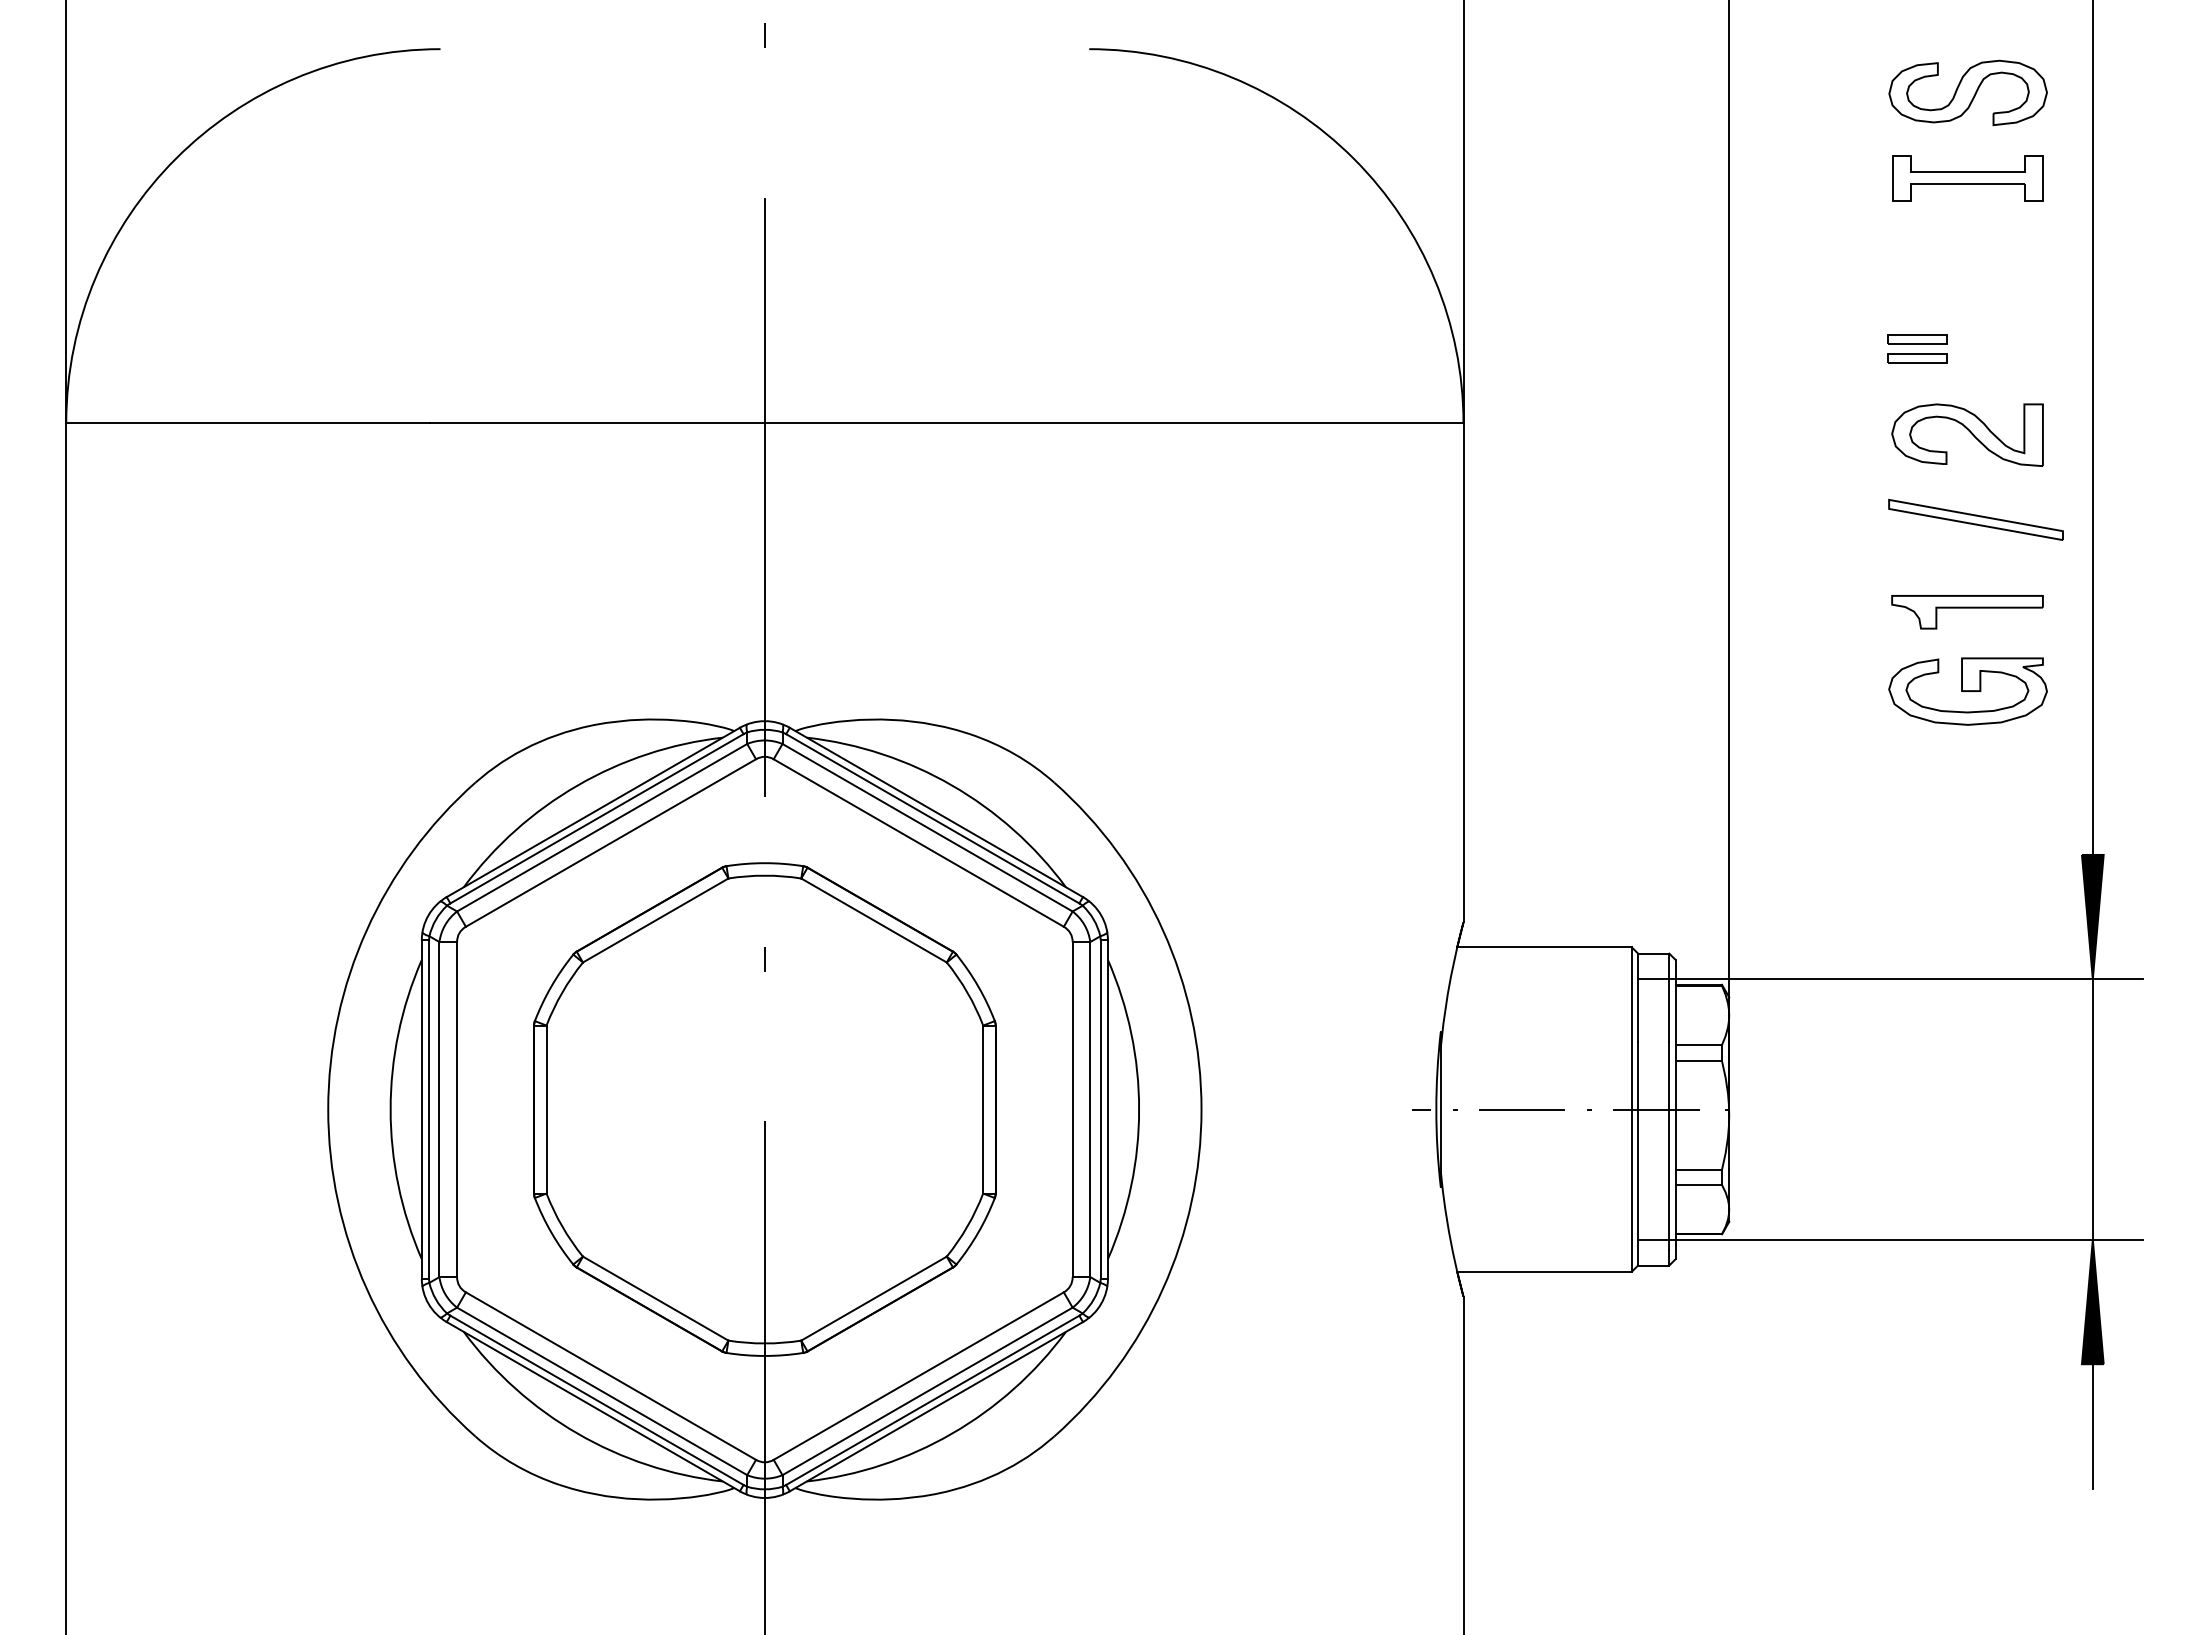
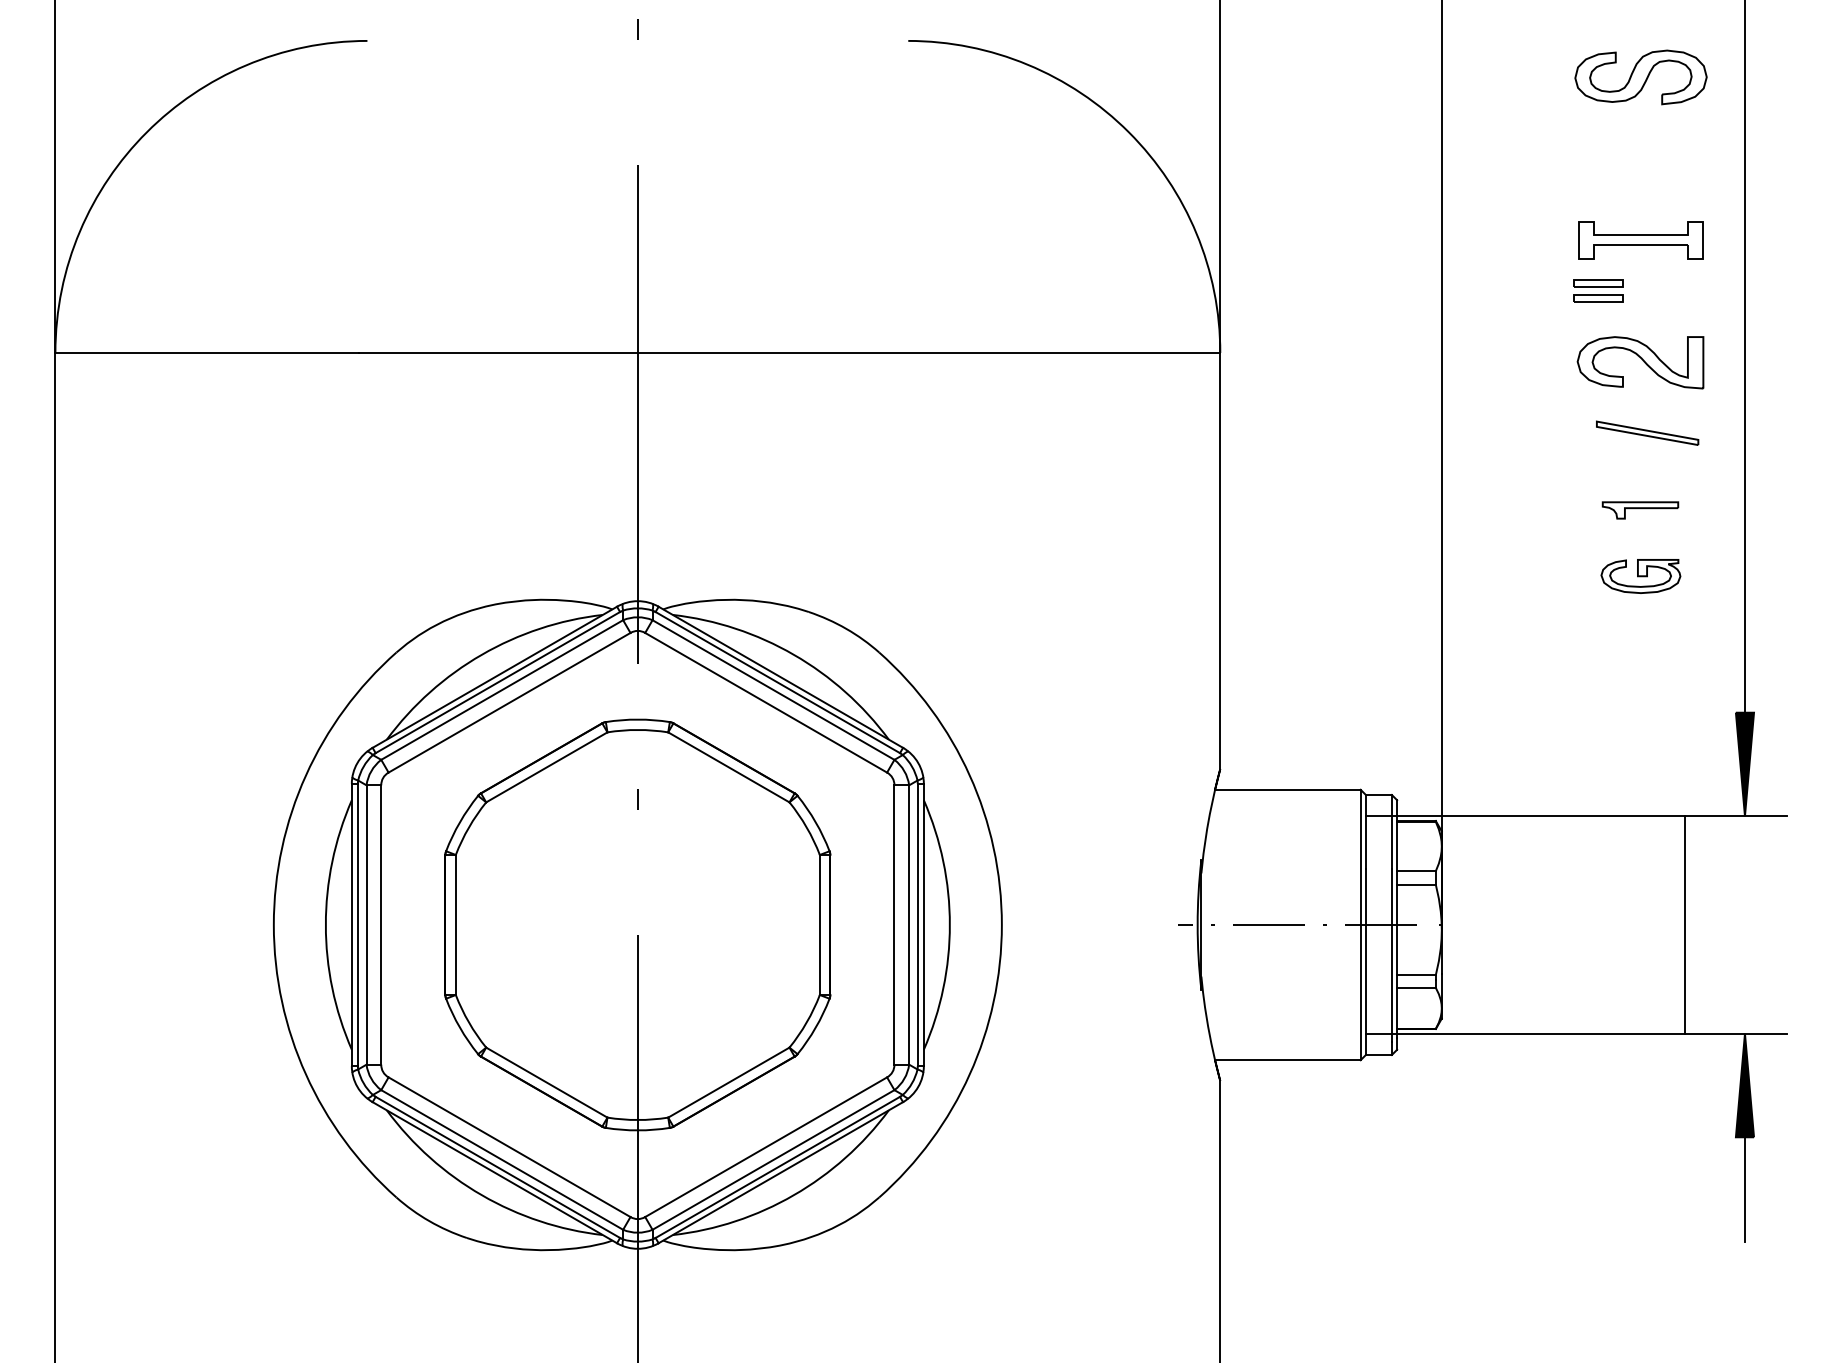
part: (1967, 178) -> (1640, 240), moved
part: (1975, 519) -> (1647, 433), size x0.7
part: (1967, 612) -> (1640, 510), size x0.6
part: (1967, 691) -> (1640, 576), size x0.6
line: (2092, 1109) -> (1684, 924), moved

